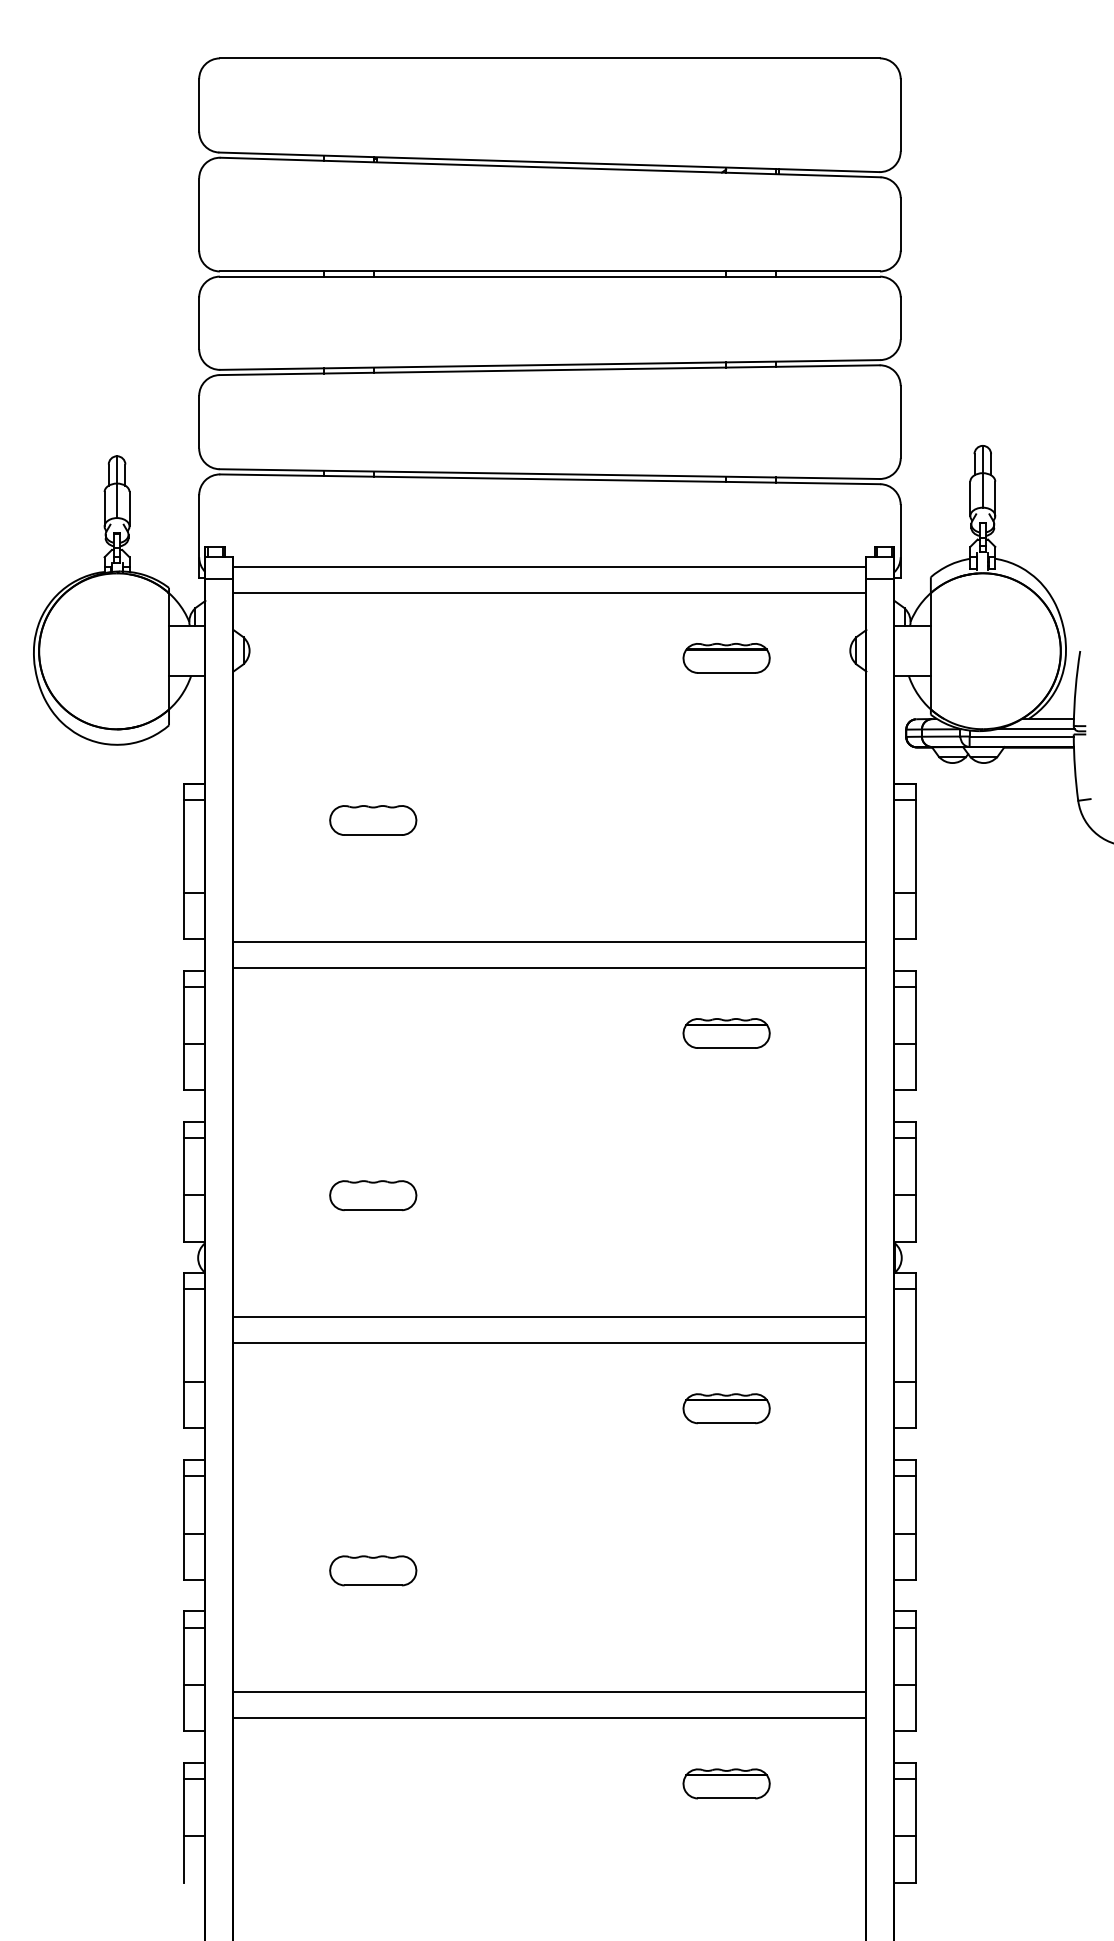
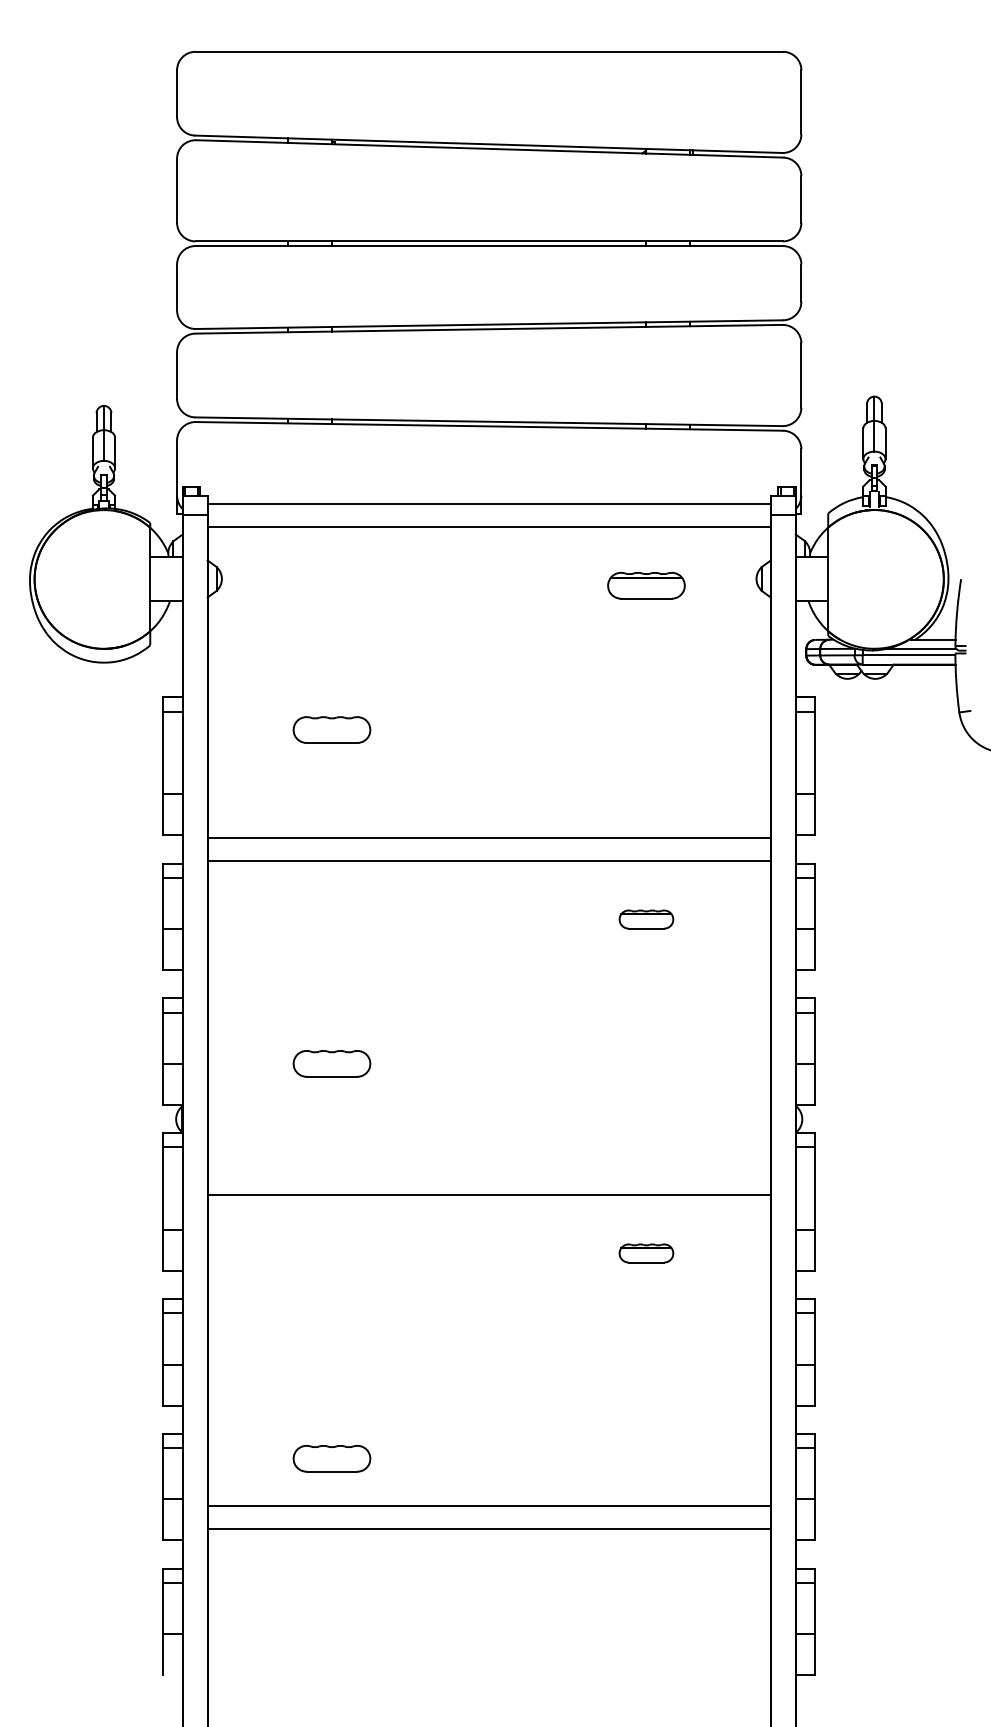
part: (726, 1033) -> (646, 919), size x0.7
line: (549, 1316) -> (488, 1171), removed
part: (726, 1408) -> (646, 1253), size x0.7
part: (372, 1570) -> (331, 1458), moved
part: (726, 1784) -> (646, 1587), removed

